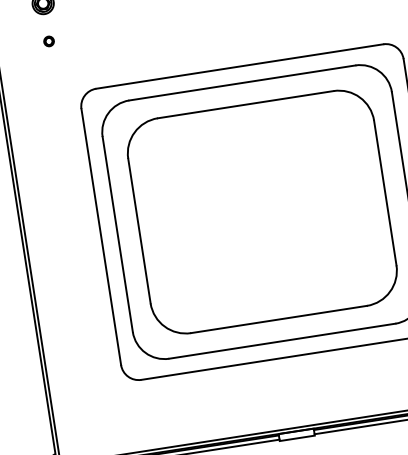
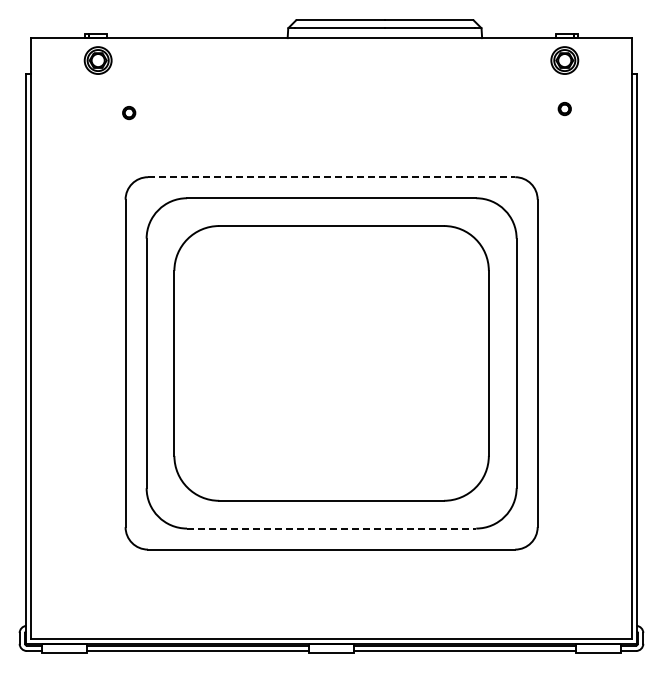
part: (49, 41) -> (129, 113), moved
line: (239, 66) -> (331, 177), solid -> dashed
line: (282, 341) -> (331, 528), solid -> dashed

